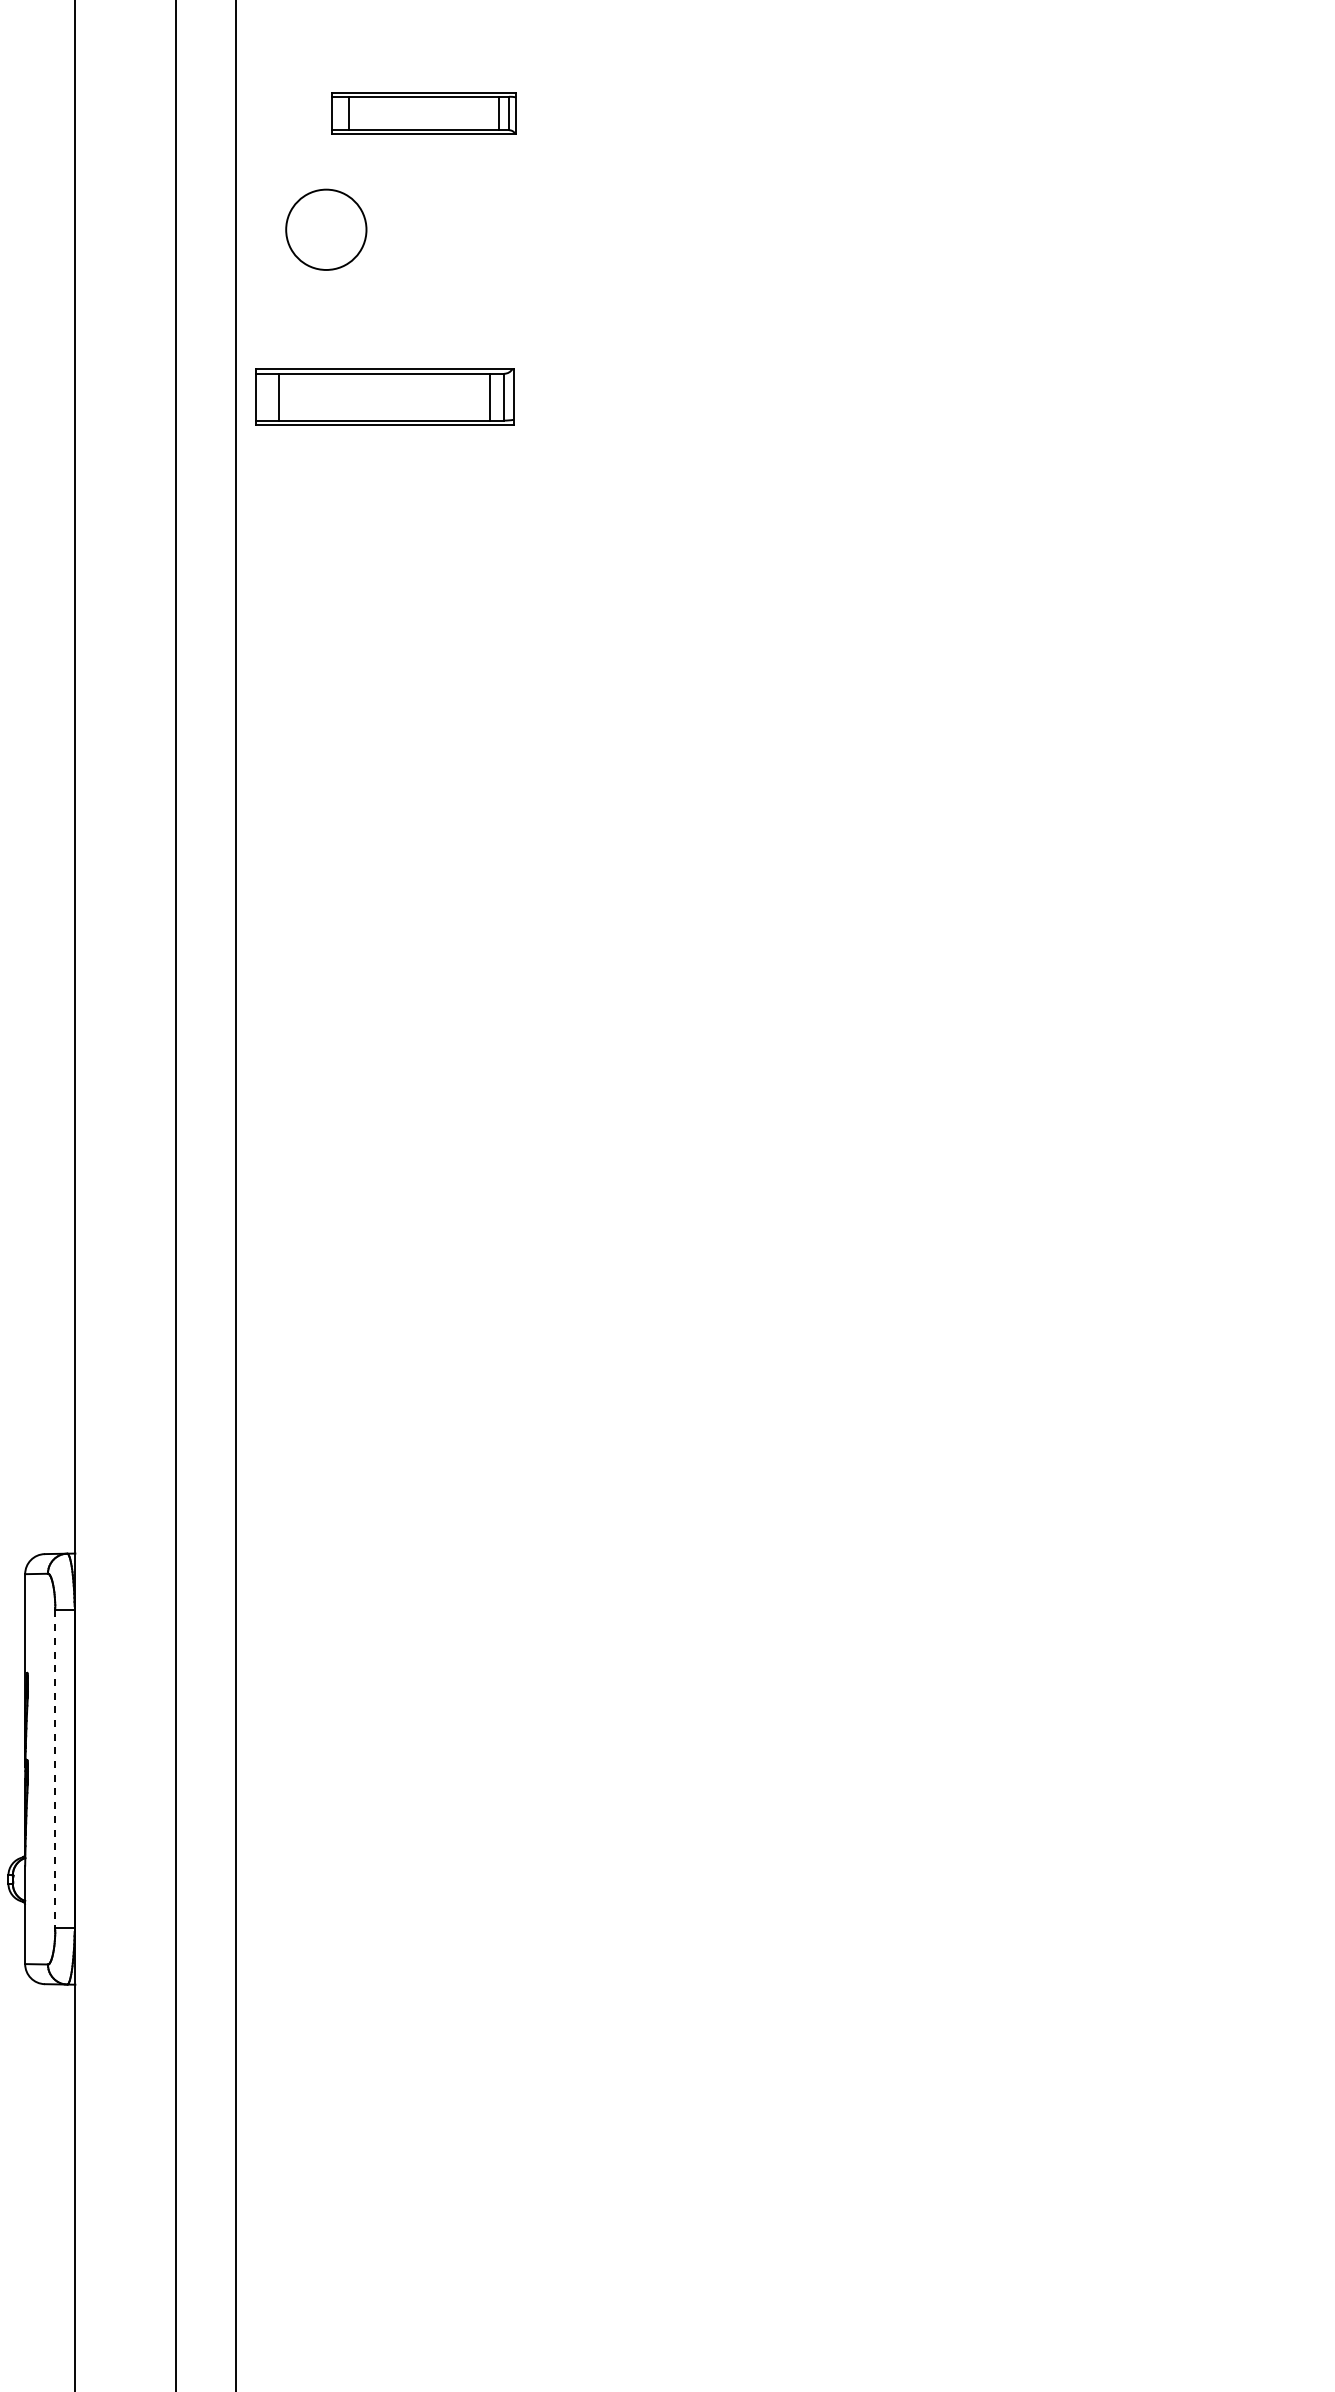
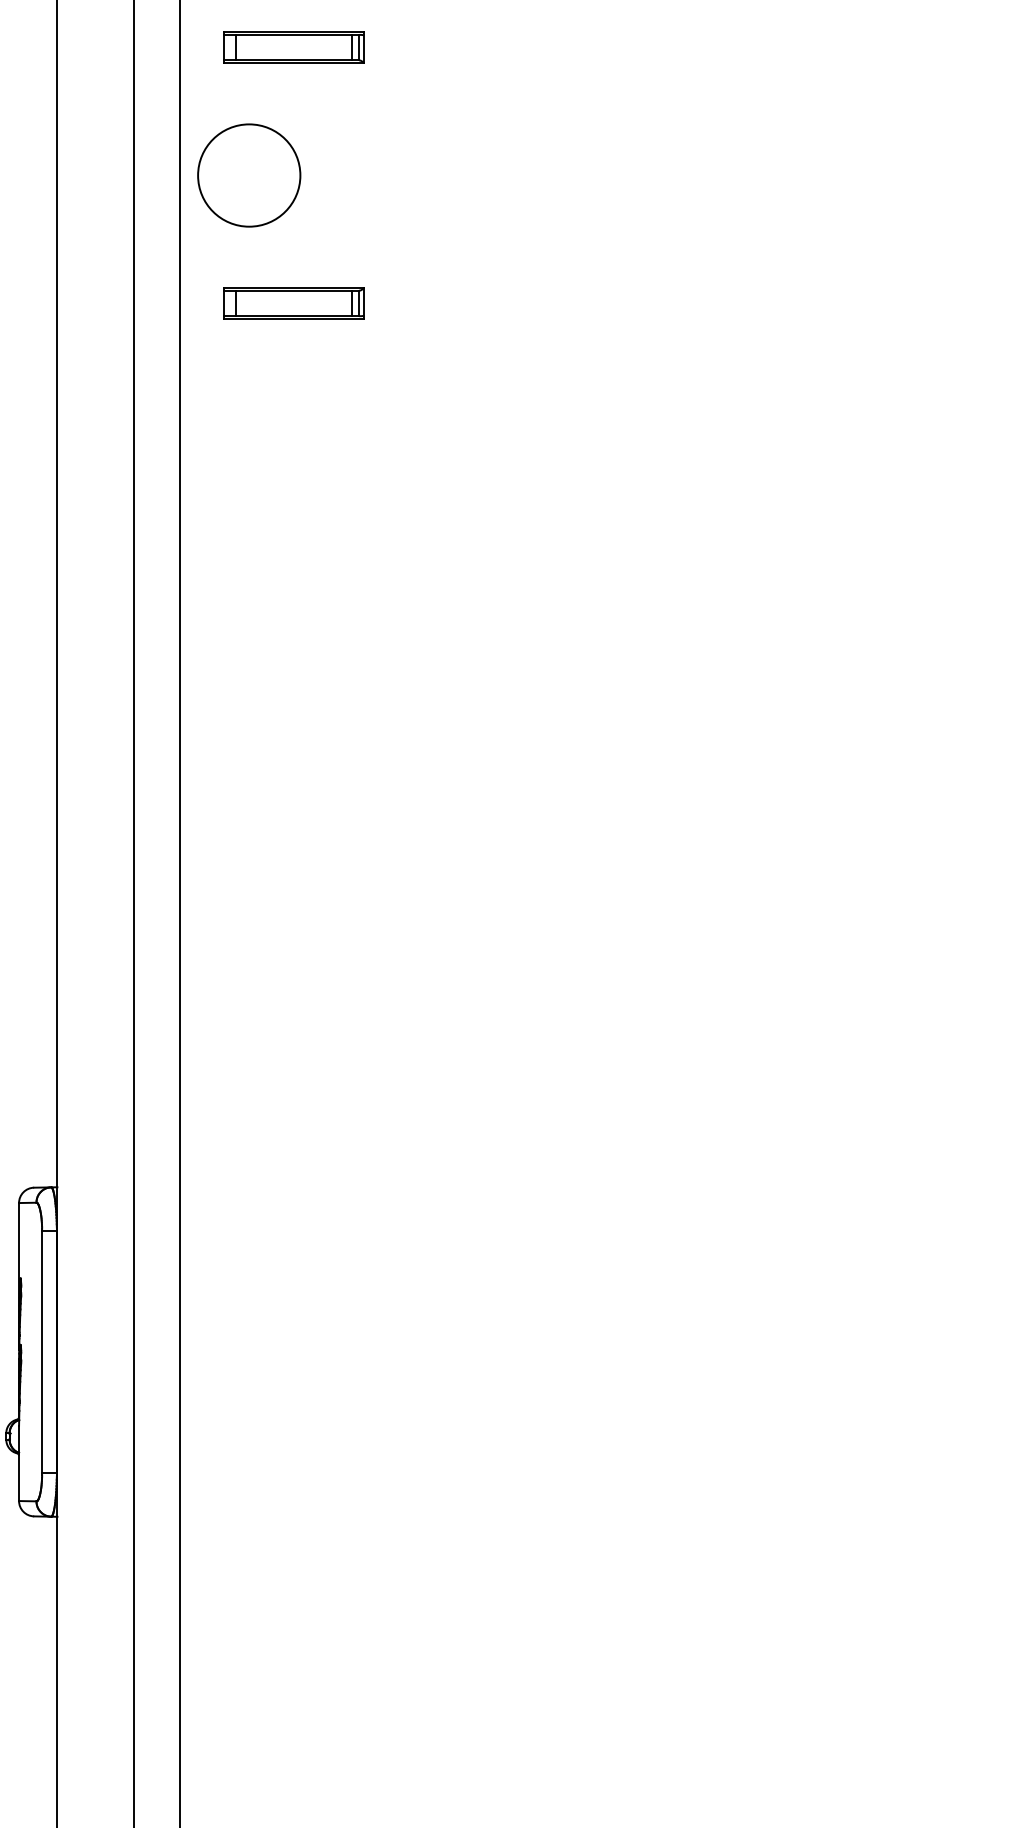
part: (423, 113) -> (293, 47), moved
circle: (326, 229) -> (249, 175), size x1.67
part: (384, 396) -> (293, 302), size x0.71
line: (55, 1769) -> (42, 1352), dashed -> solid

